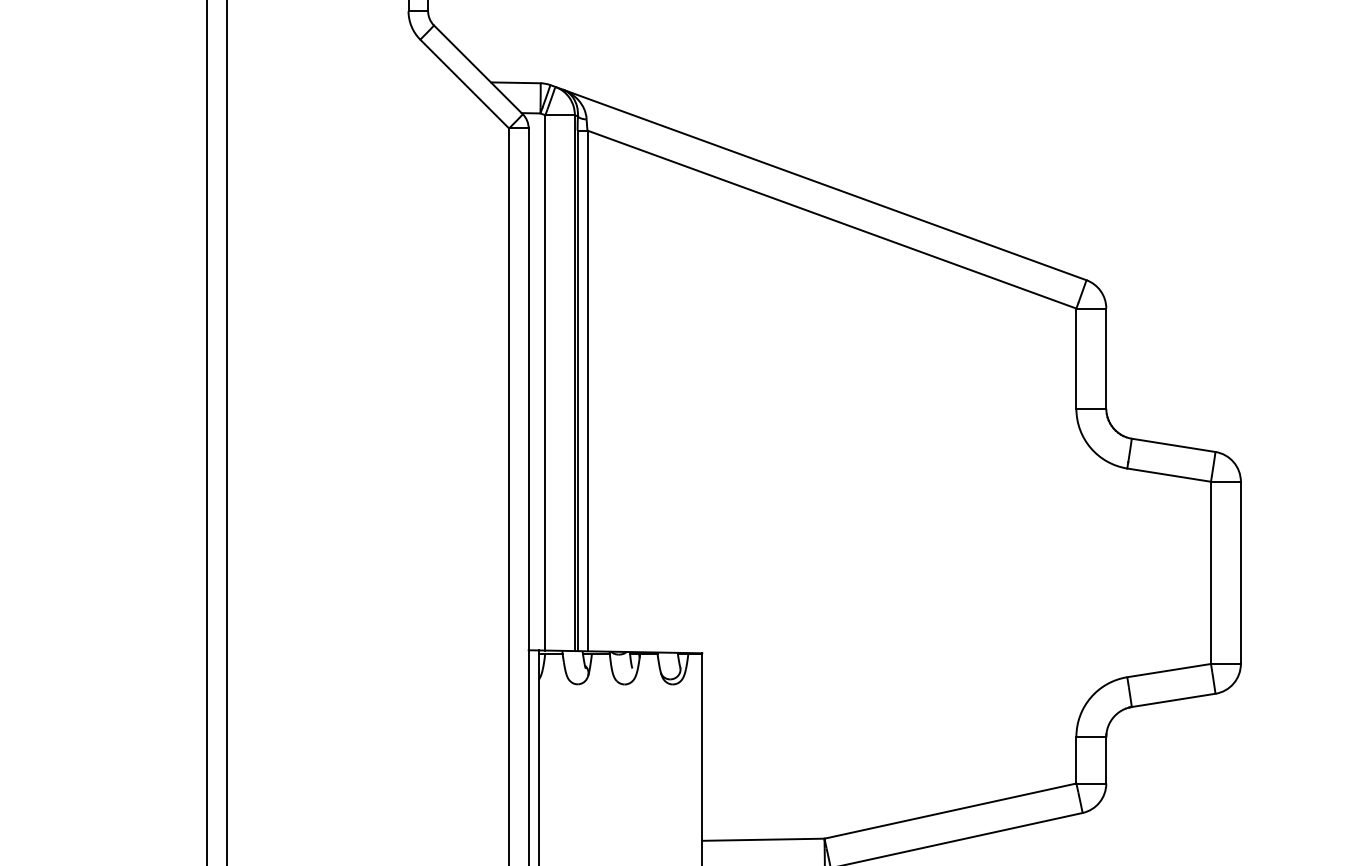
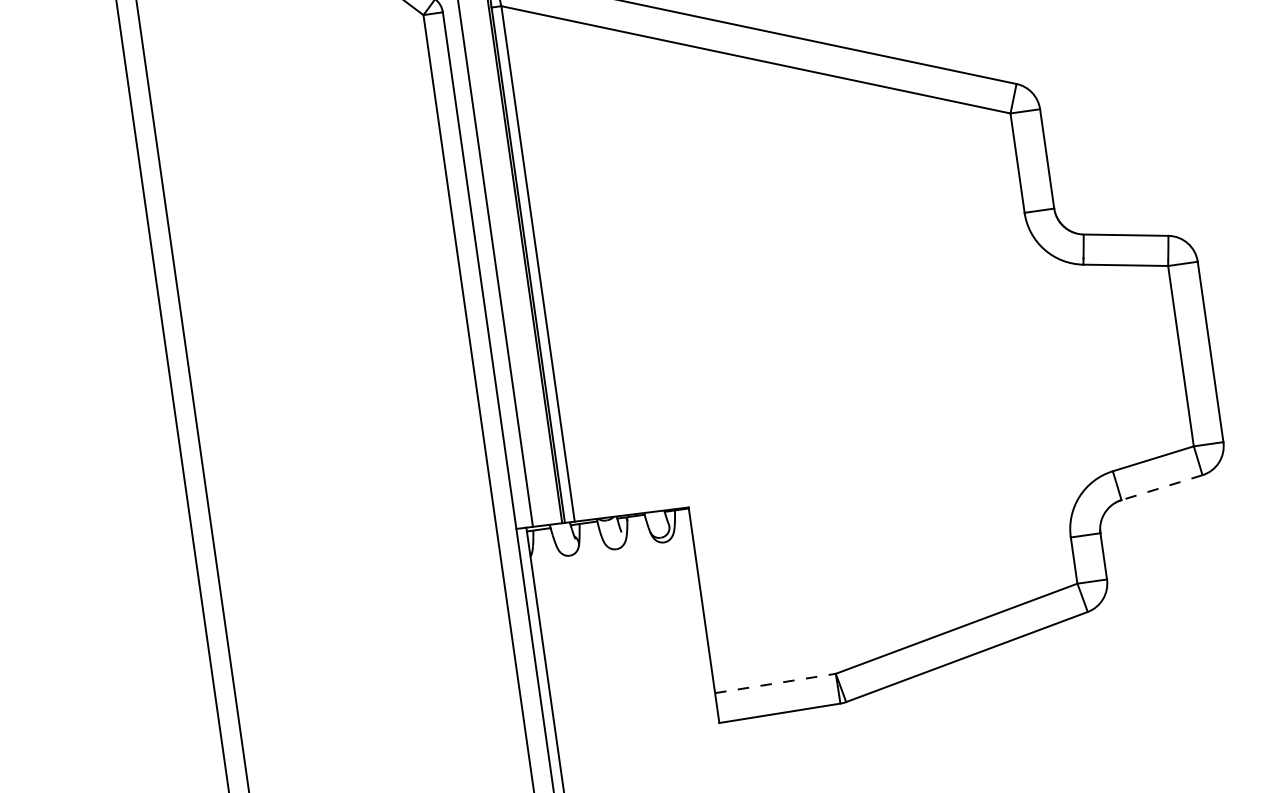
line: (1173, 700) -> (1161, 487), solid -> dashed
line: (763, 839) -> (775, 683), solid -> dashed

